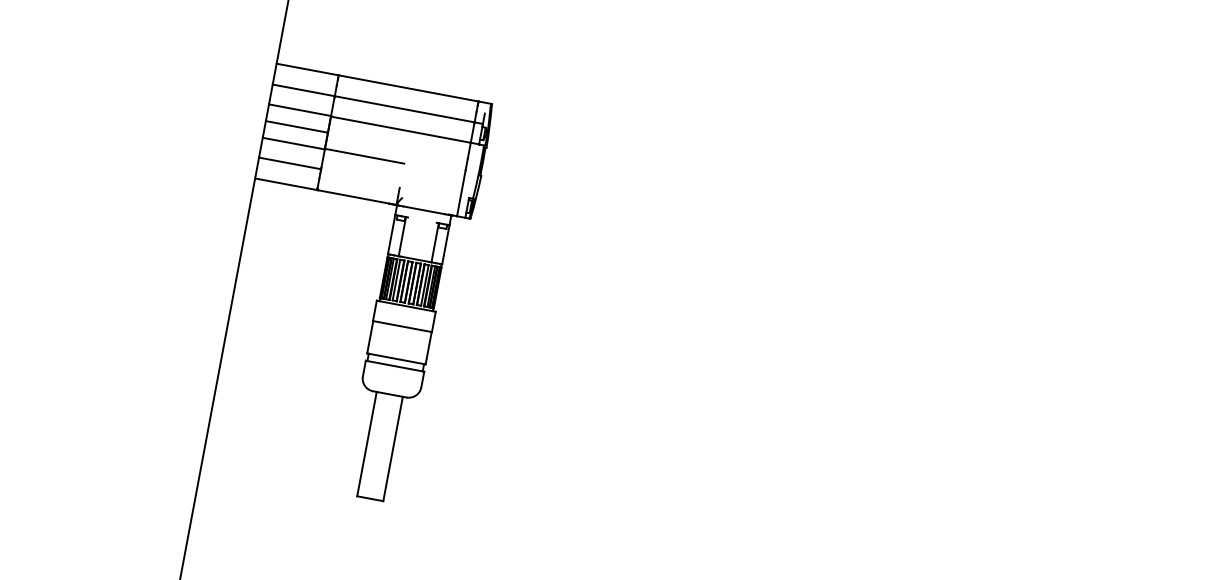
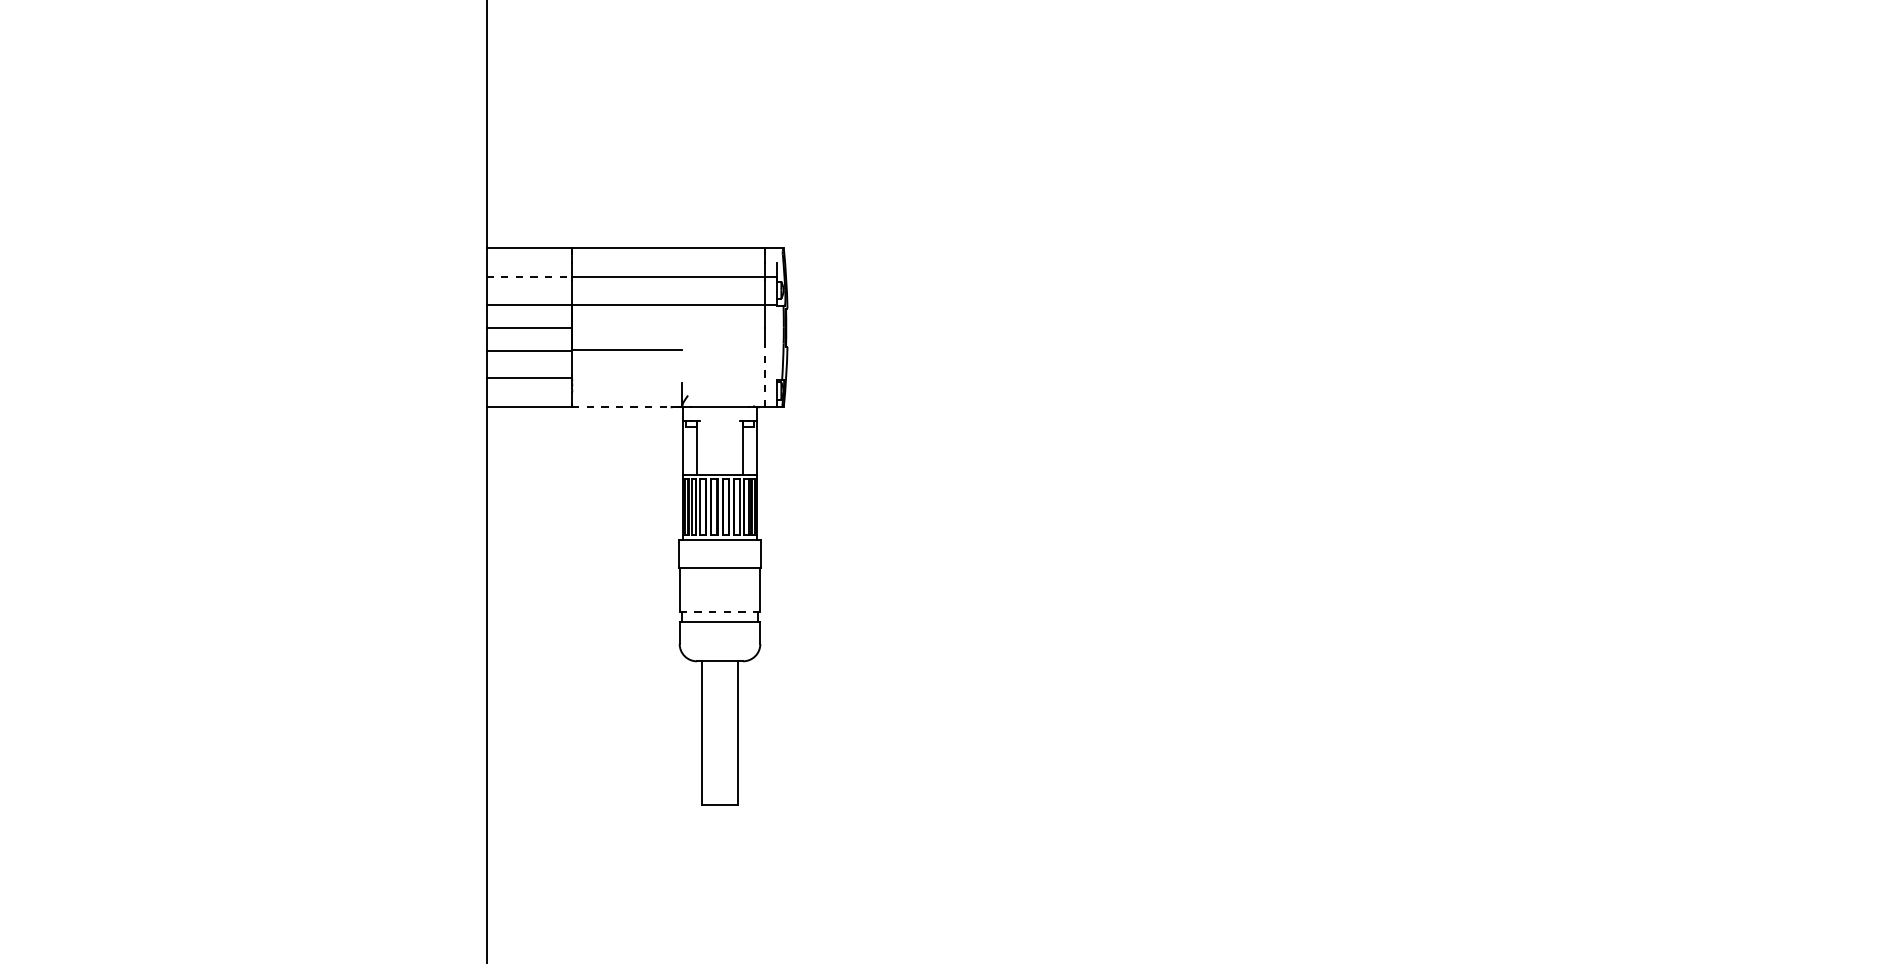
line: (303, 90) -> (529, 277), solid -> dashed
line: (461, 193) -> (765, 375), solid -> dashed
line: (357, 197) -> (627, 406), solid -> dashed
line: (396, 358) -> (719, 612), solid -> dashed

